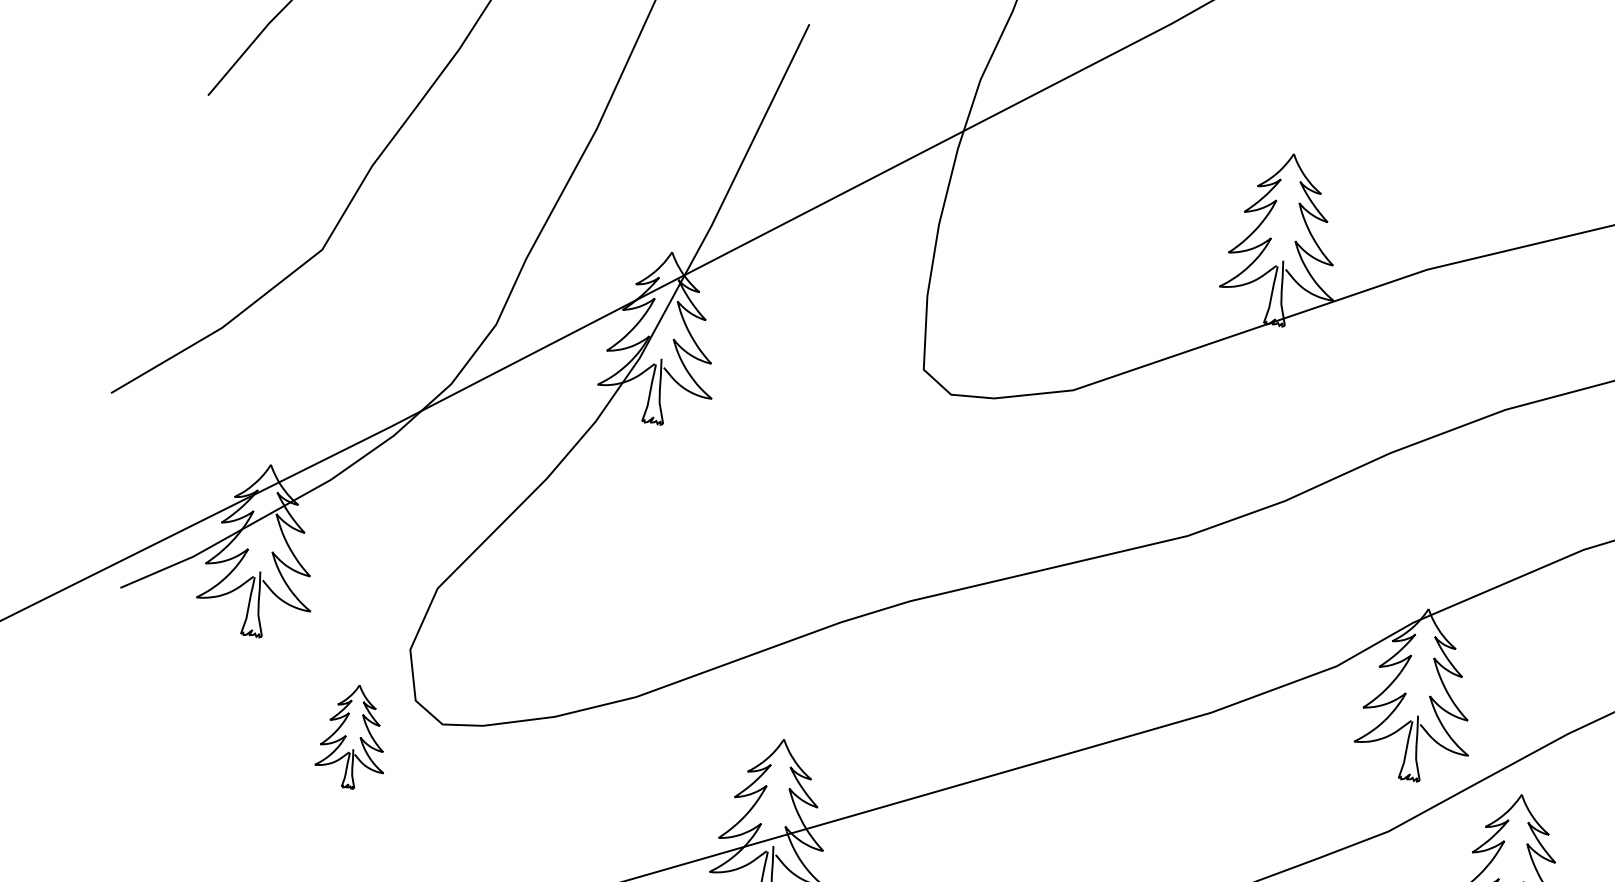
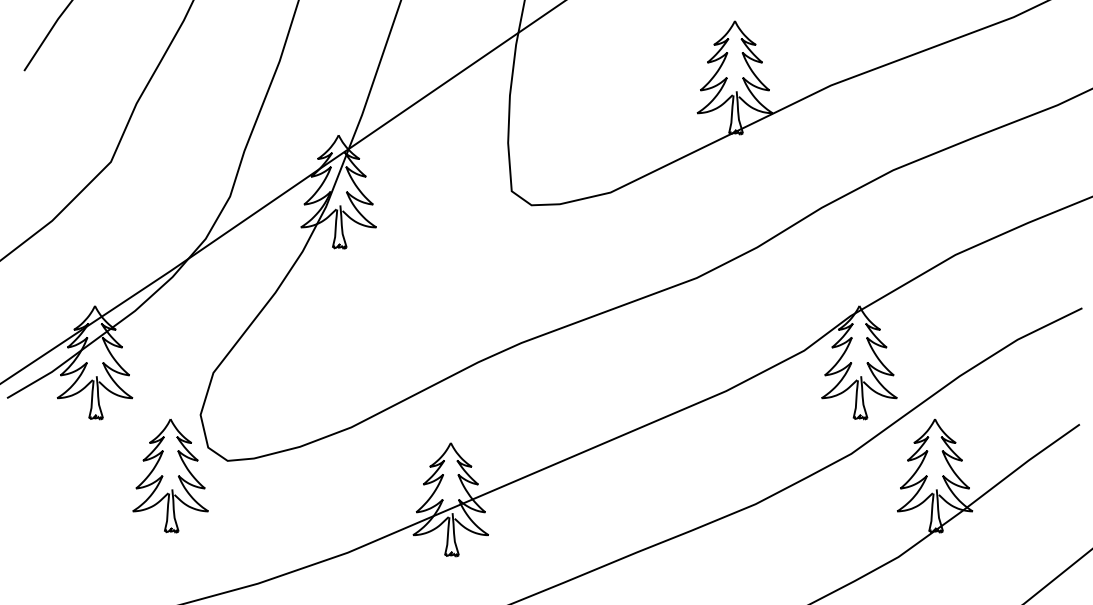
part: (353, 737) -> (170, 476), size x1.67

